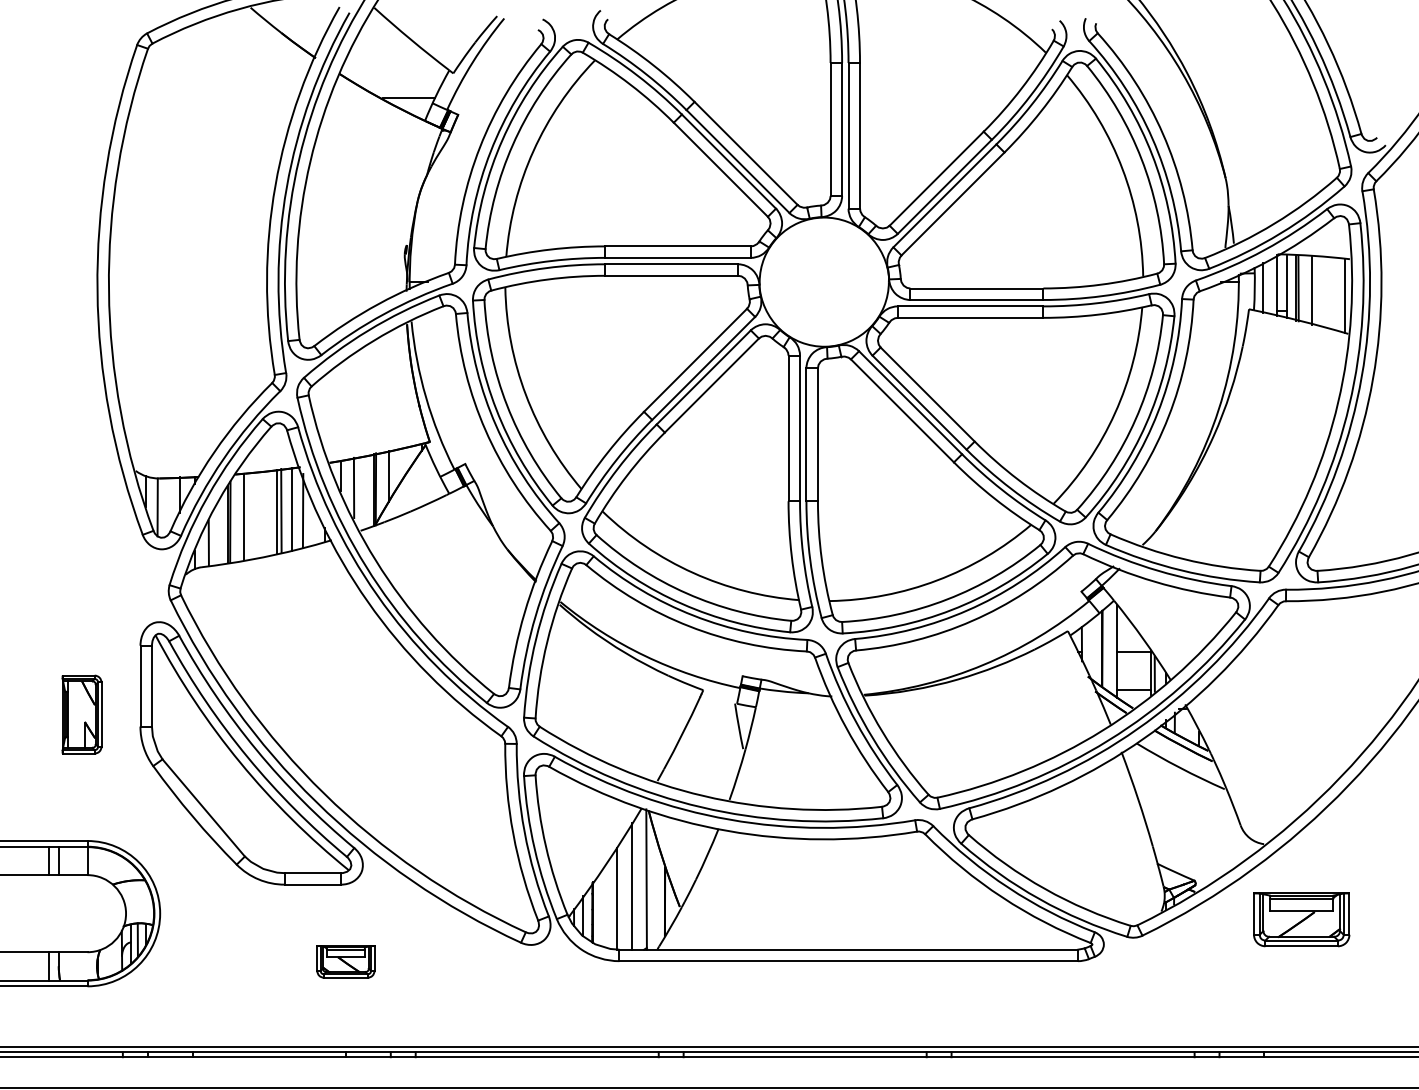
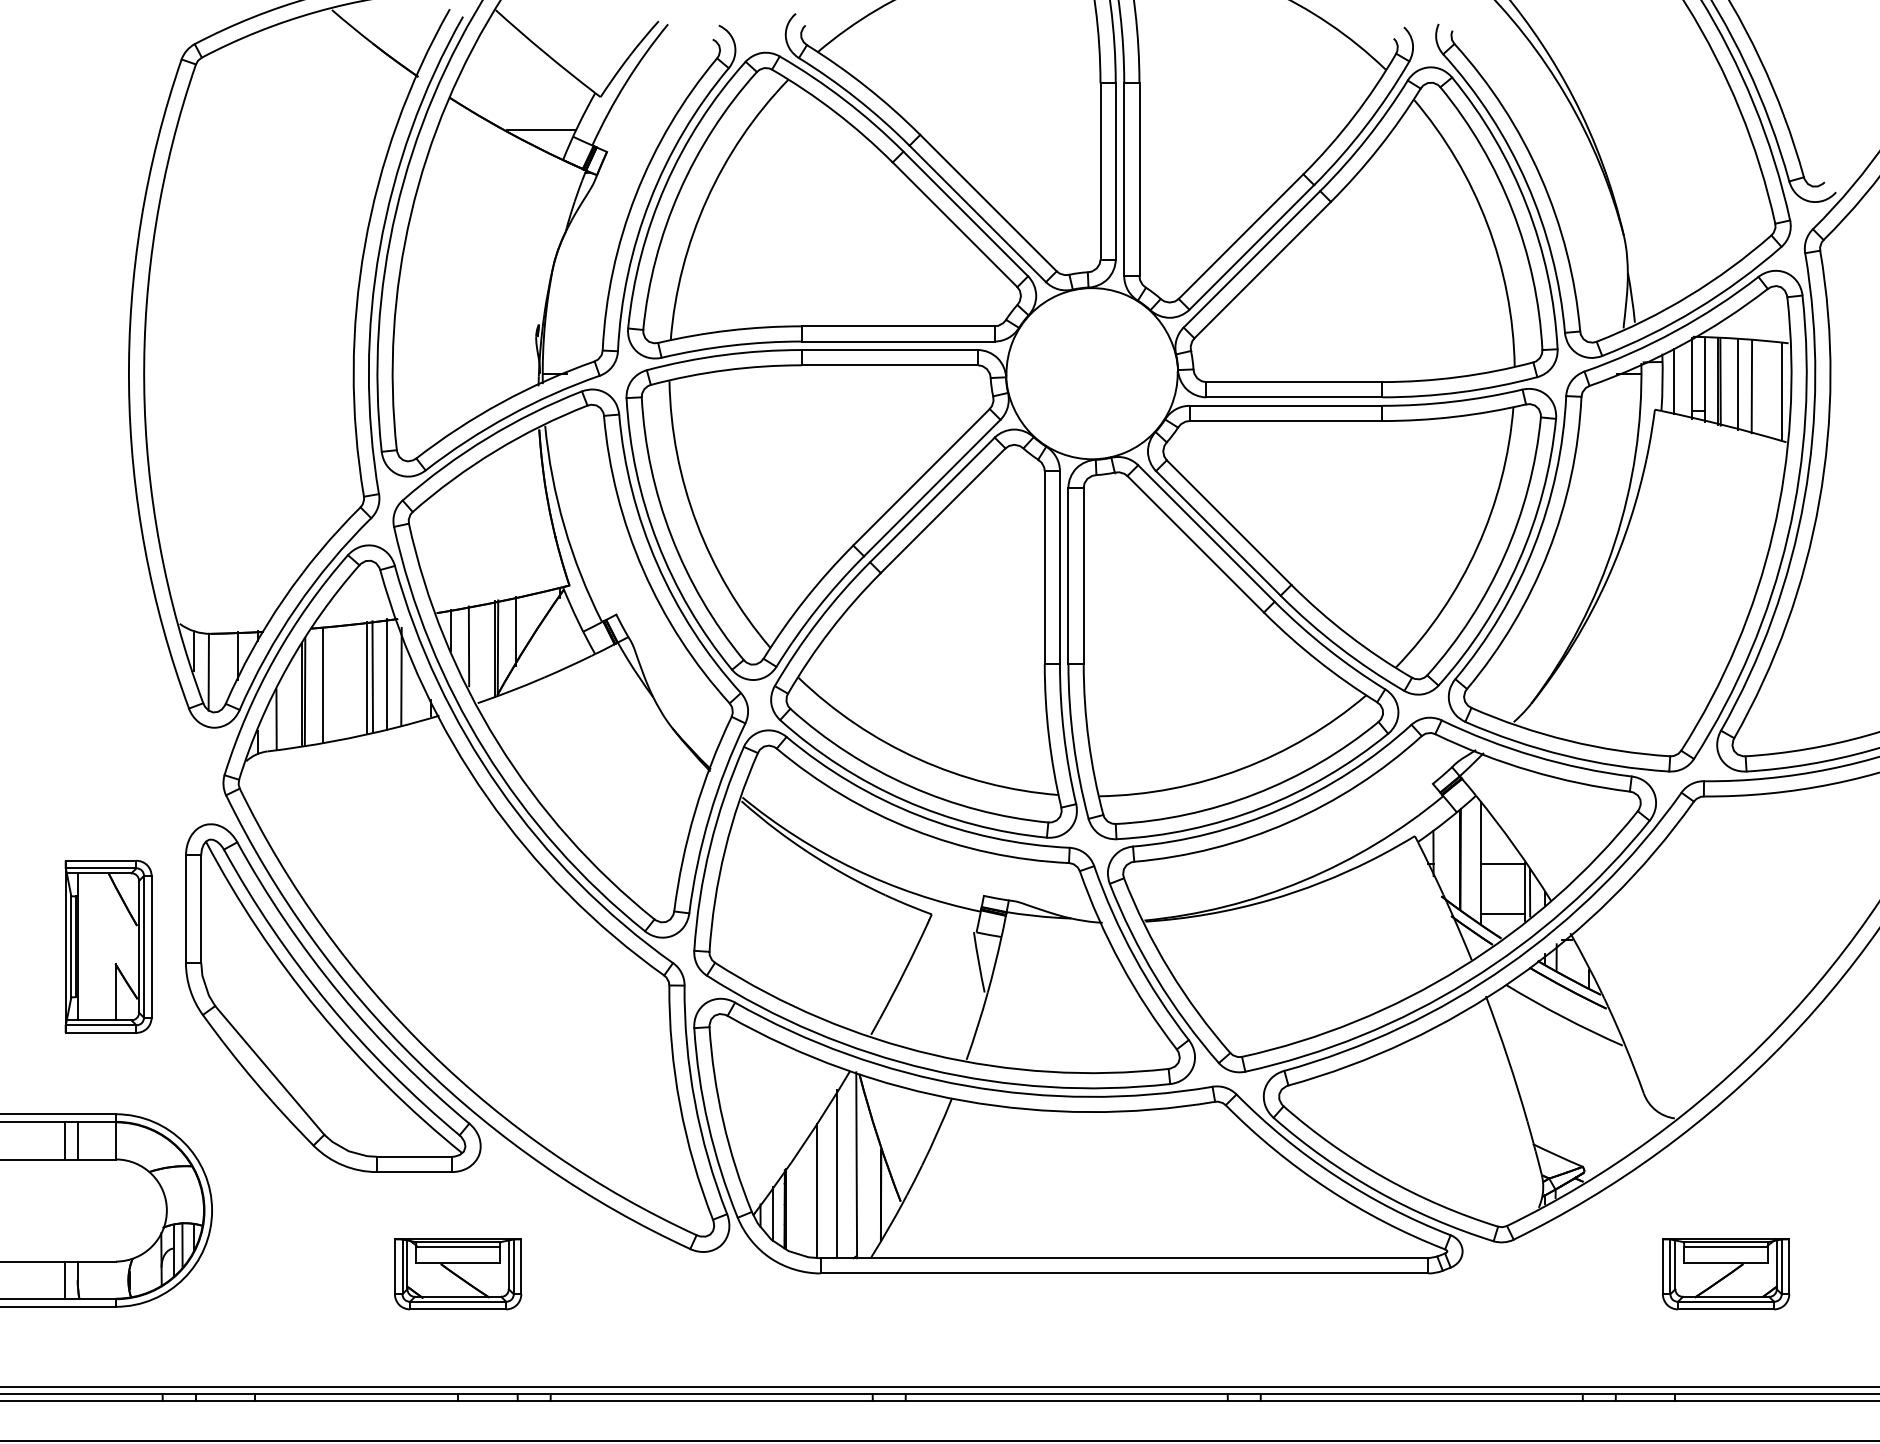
line: (1322, 292) -> (1752, 387), added
part: (81, 714) -> (107, 946), size x1.67
part: (1301, 919) -> (1725, 1273), moved
part: (345, 961) -> (457, 1273), size x1.67

